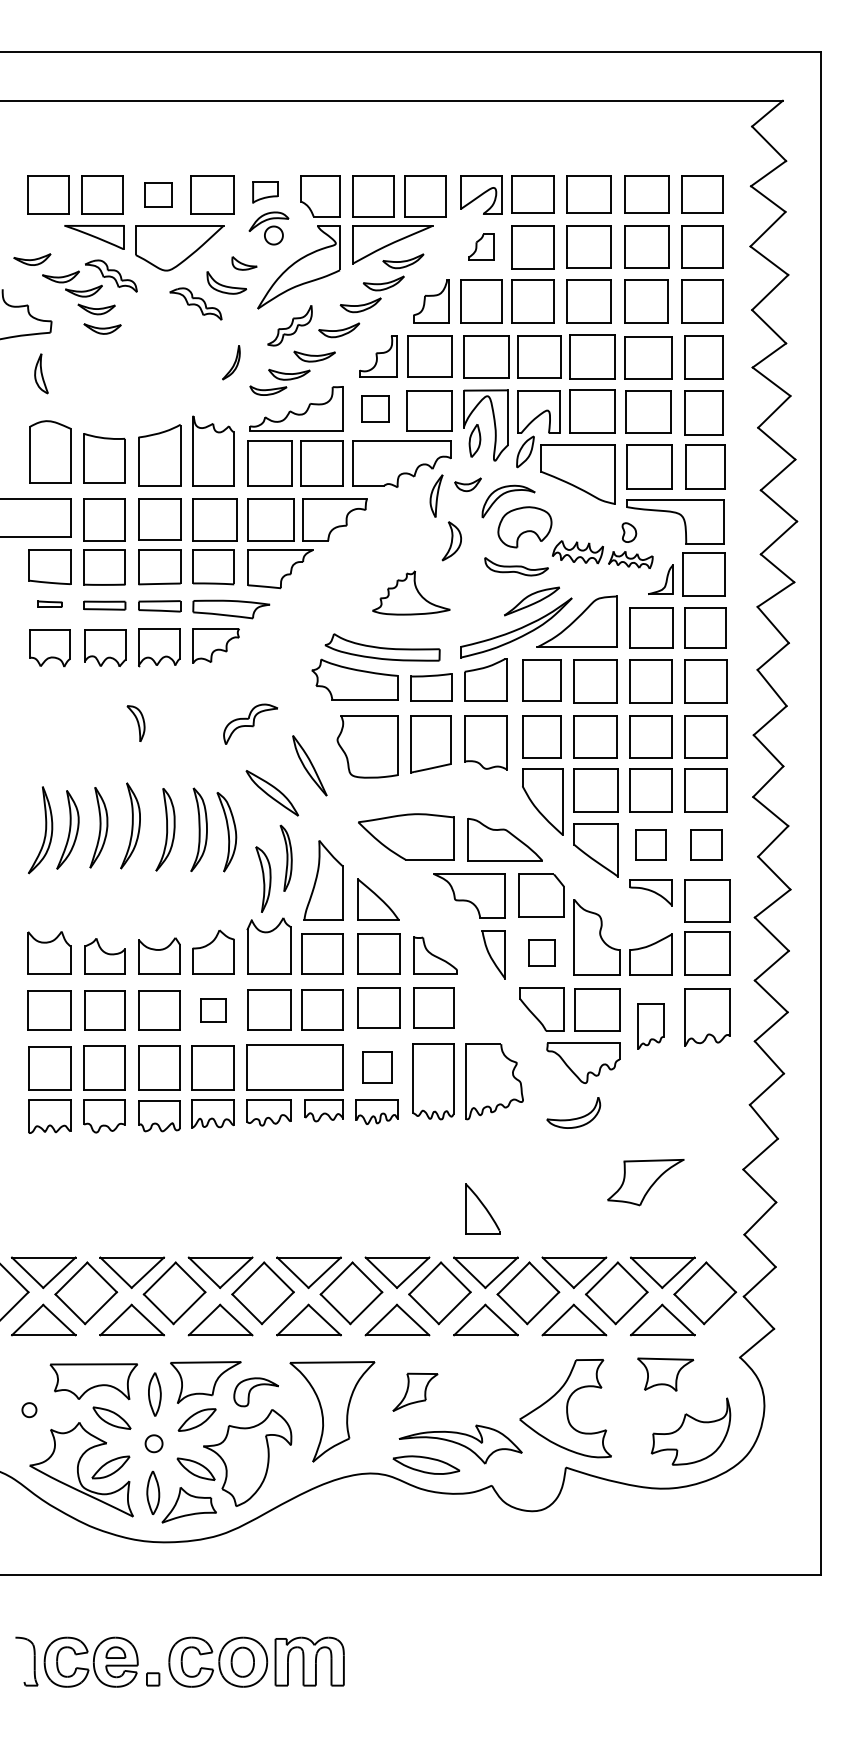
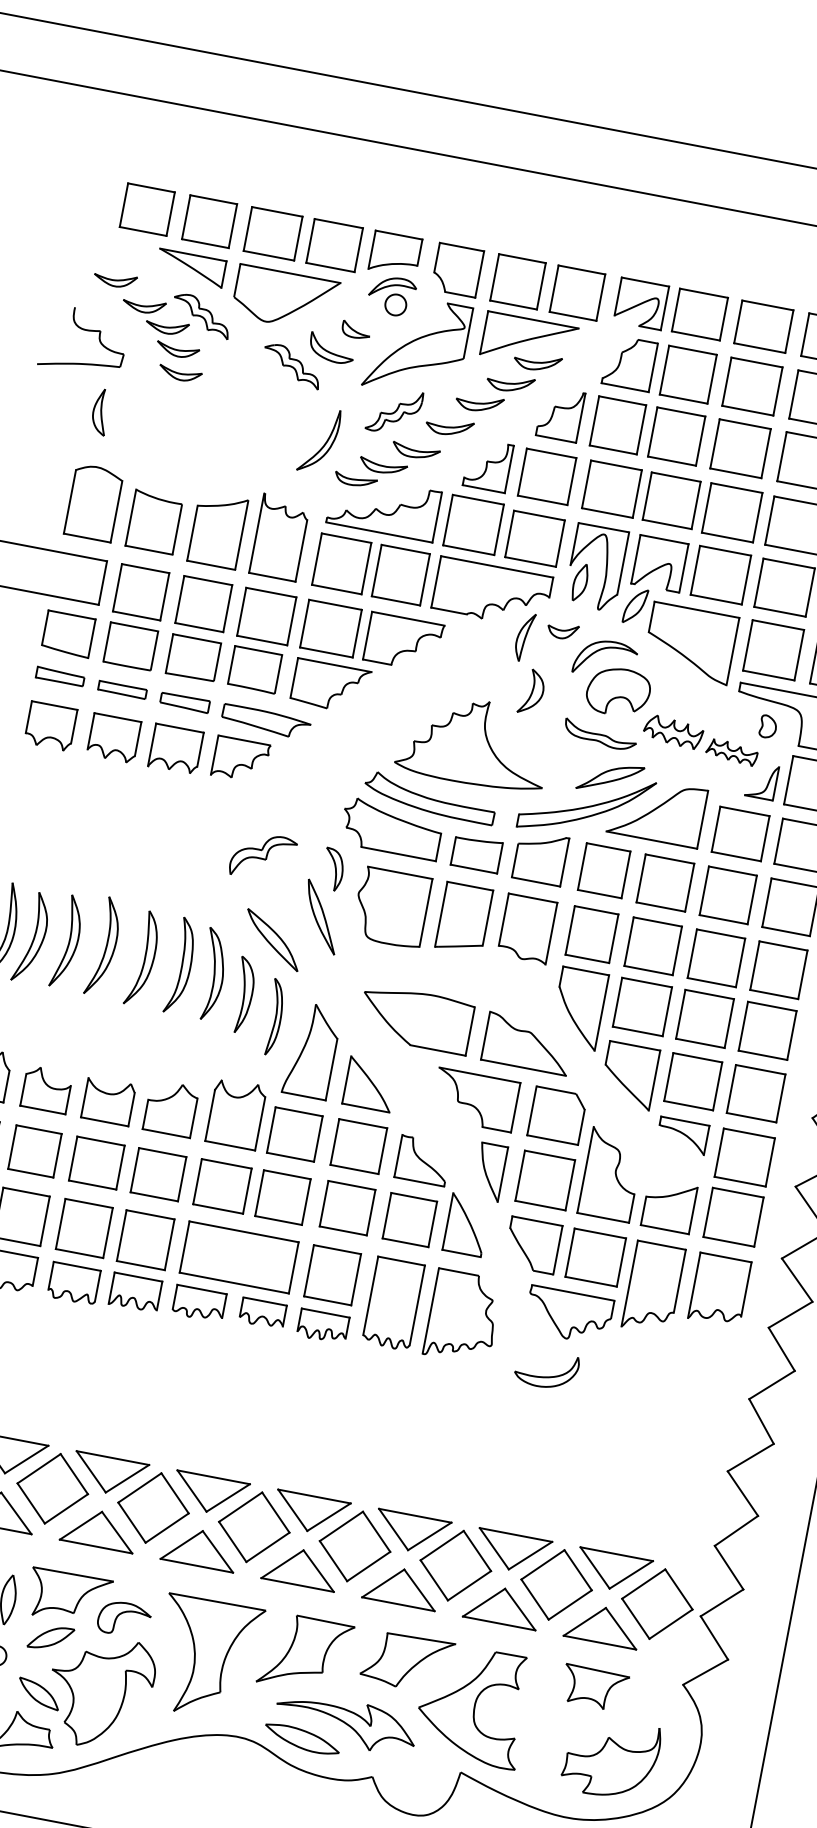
part: (265, 192) -> (395, 254), size x1.67
part: (158, 194) -> (273, 233), size x1.67
part: (481, 246) -> (629, 362), size x1.67
part: (231, 362) -> (319, 440), size x1.67
part: (375, 408) -> (473, 524), size x1.67
part: (629, 532) -> (768, 726), moved
part: (411, 592) -> (475, 741), size x1.67
part: (49, 603) -> (60, 675), size x1.67
part: (135, 723) -> (332, 869), moved
part: (651, 844) -> (693, 1081), size x1.43
part: (706, 844) -> (756, 1092), size x1.43
part: (263, 879) -> (243, 995), moved
part: (541, 952) -> (544, 1180), size x1.67
part: (213, 1010) -> (158, 1174), size x1.67
part: (650, 1026) -> (653, 1288), size x1.67
part: (376, 1067) -> (331, 1275), size x1.43
part: (645, 1182) -> (406, 1661), moved
part: (482, 1208) -> (466, 1224), moved
part: (415, 1392) -> (305, 1654), size x1.67

